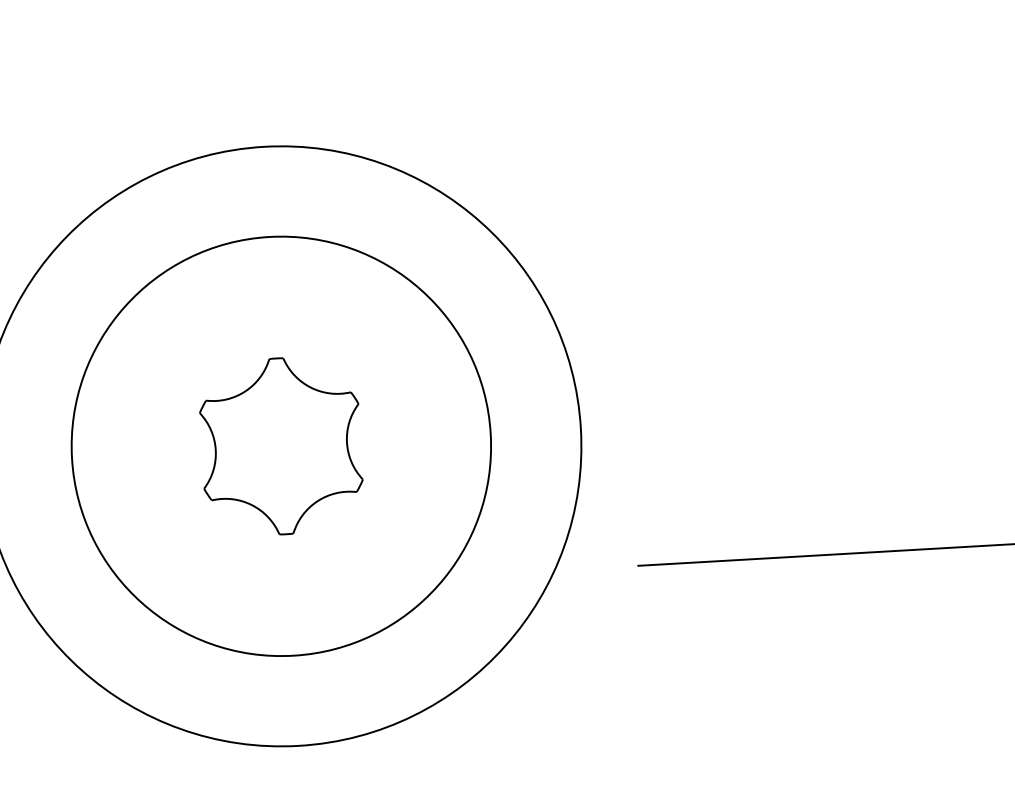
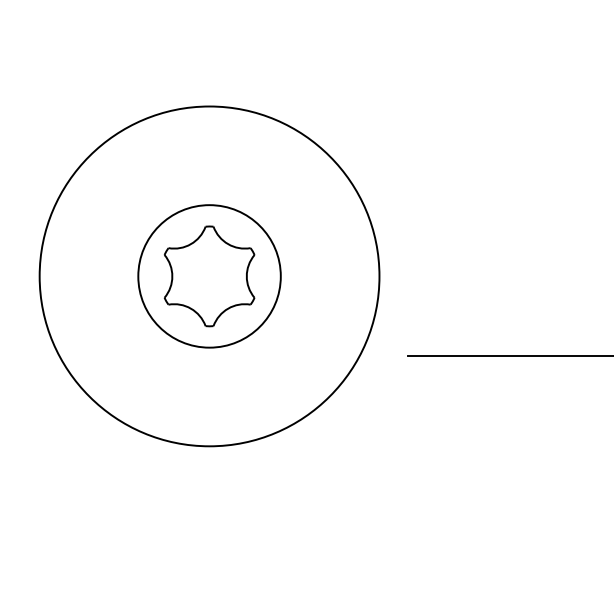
circle: (281, 446) -> (209, 276), size x0.6

